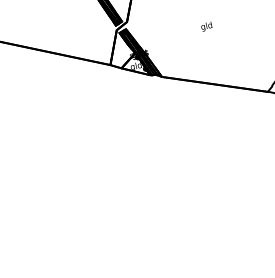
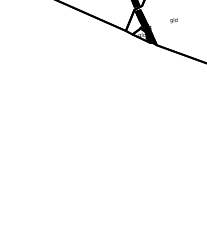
text: (206, 26) -> (173, 20), moved

